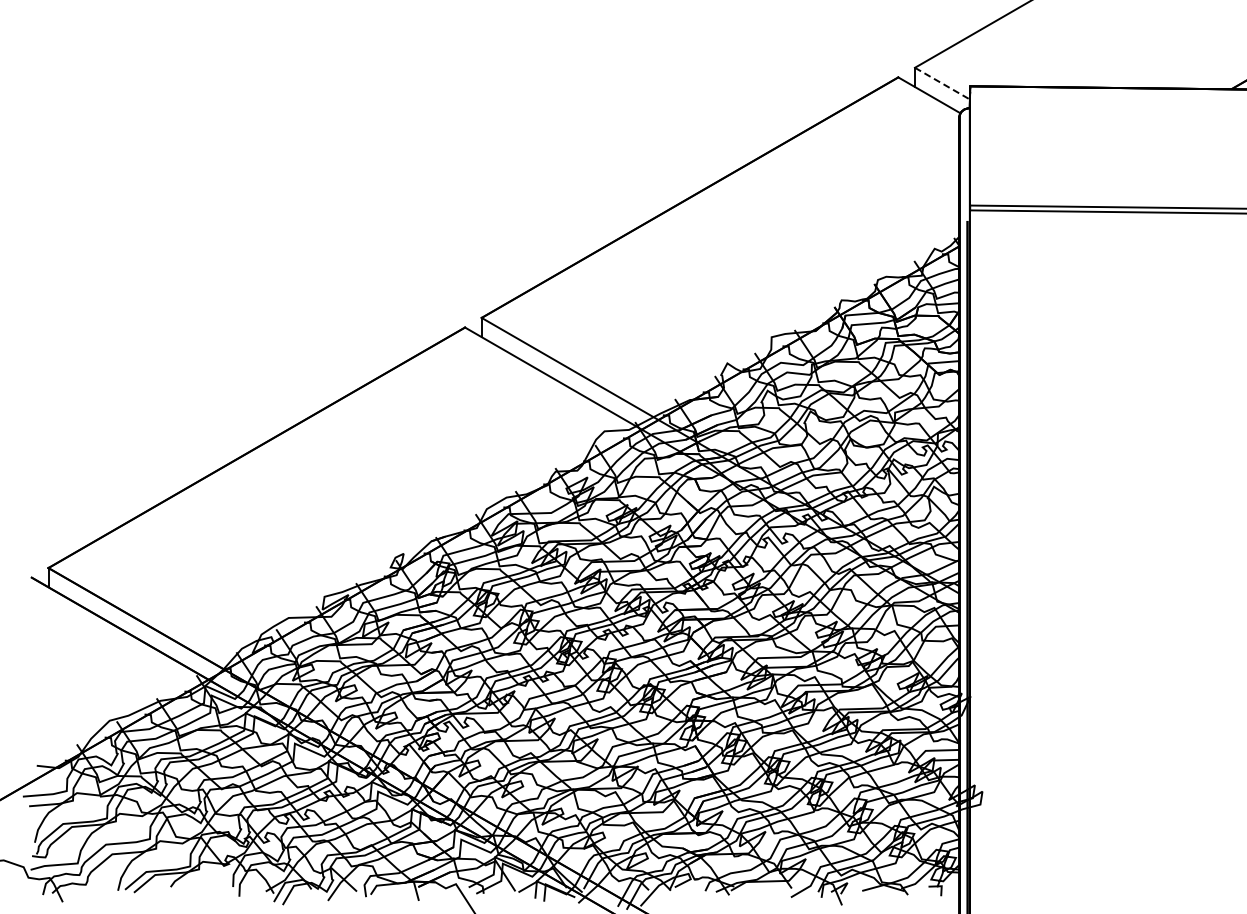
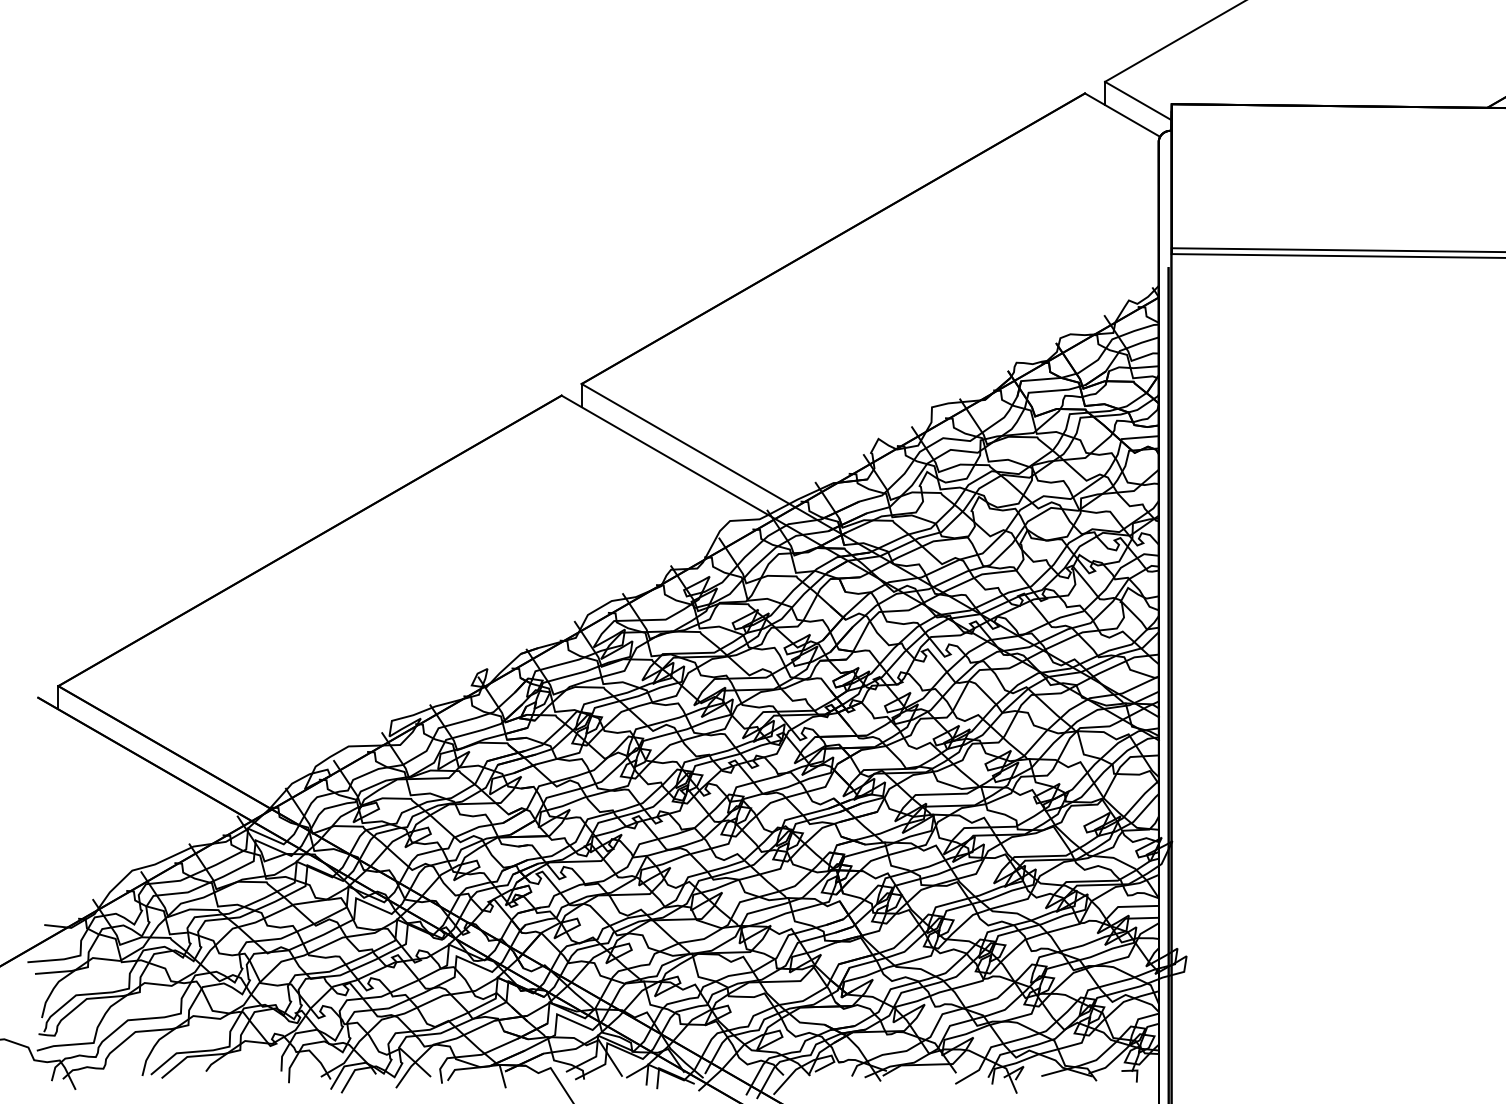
line: (942, 83) -> (1138, 100), dashed -> solid

